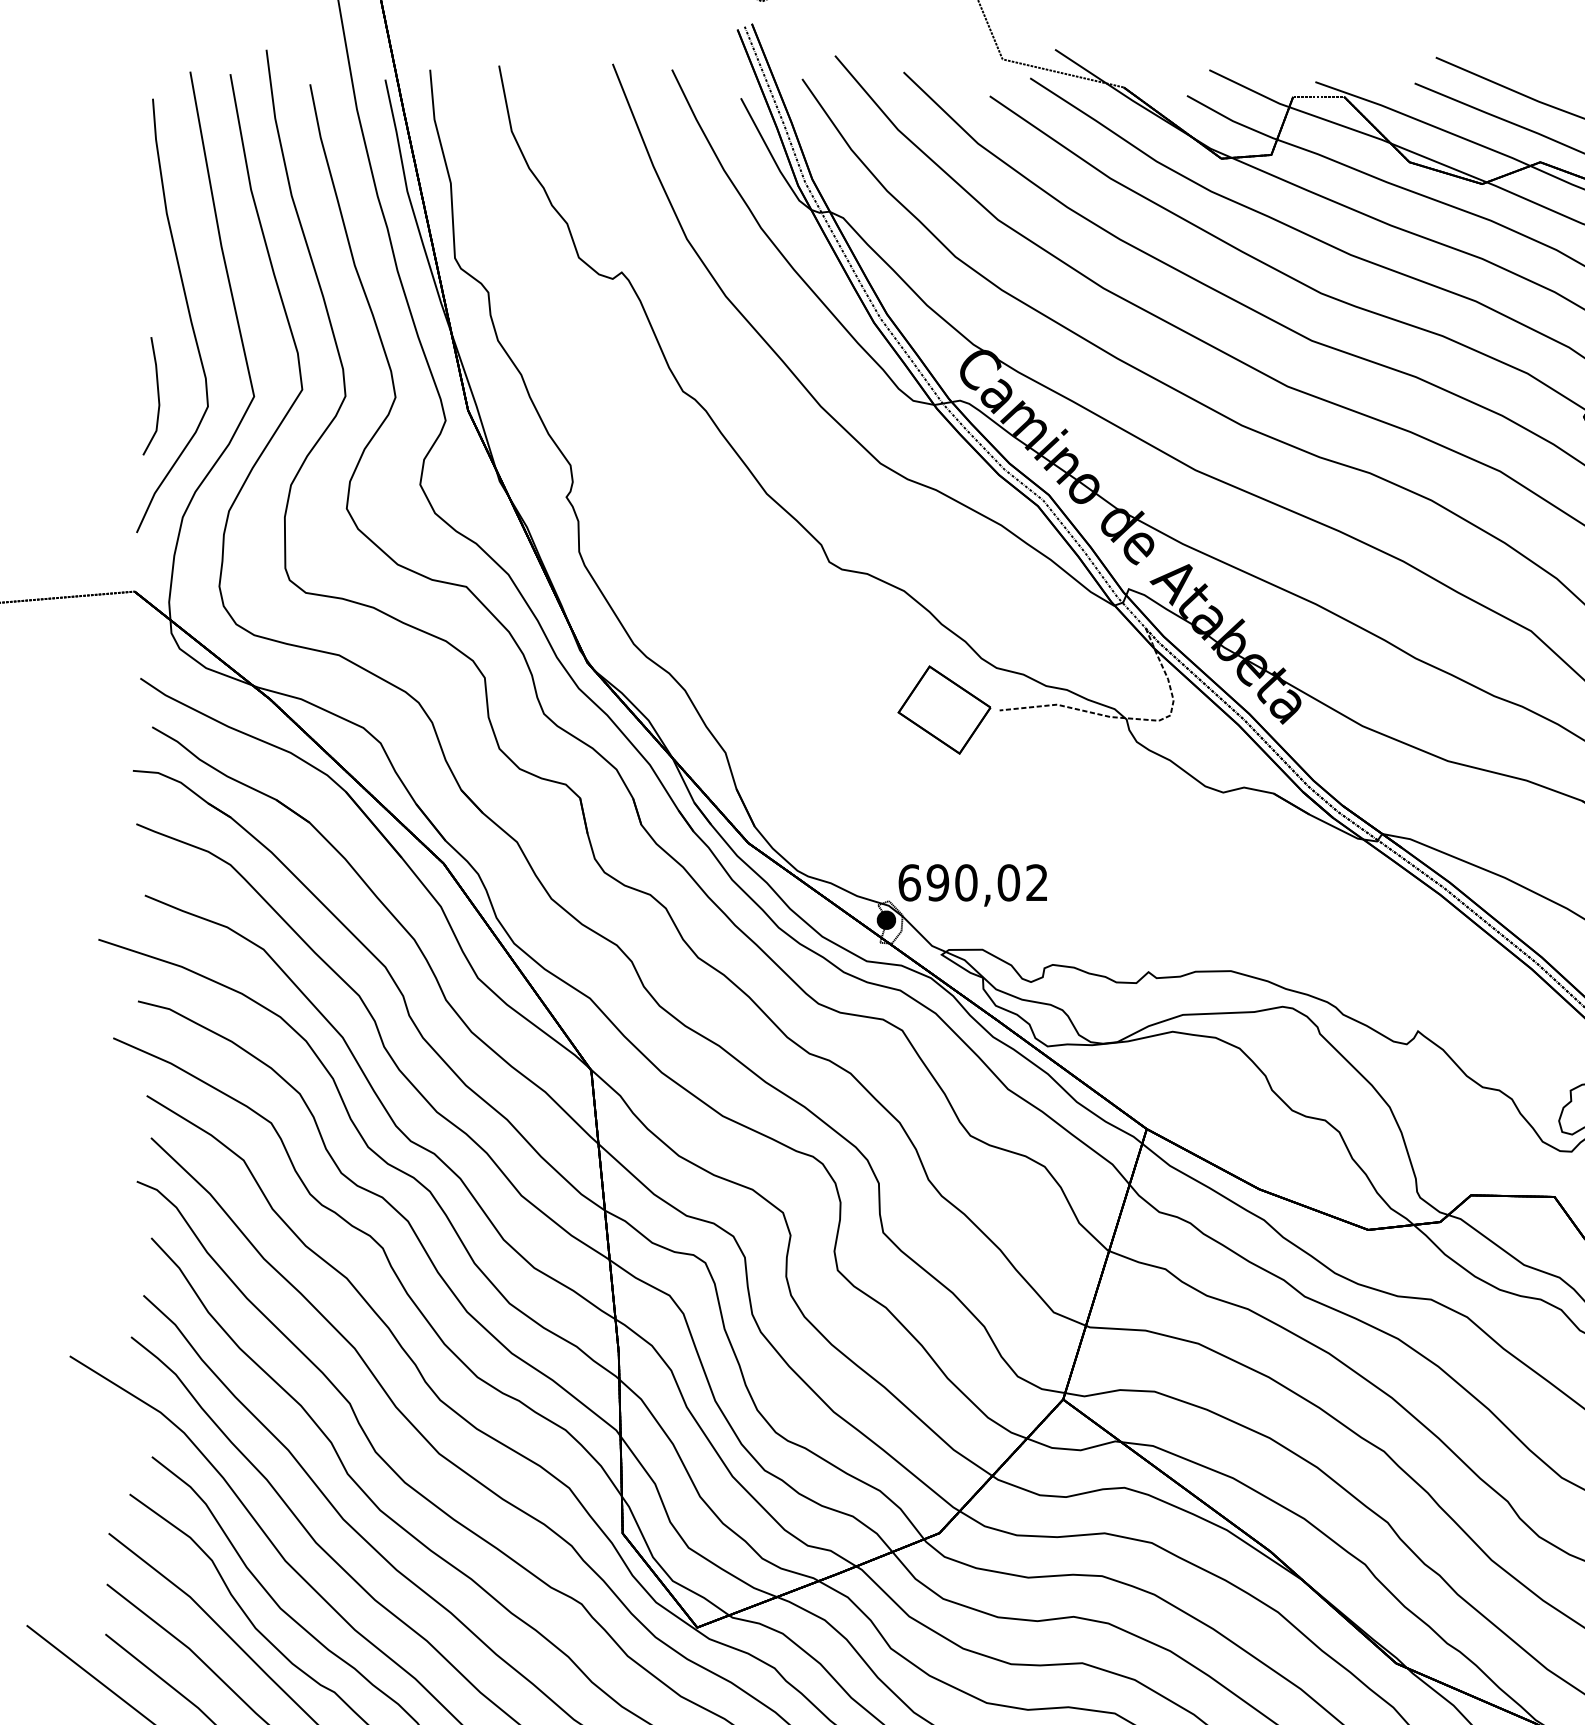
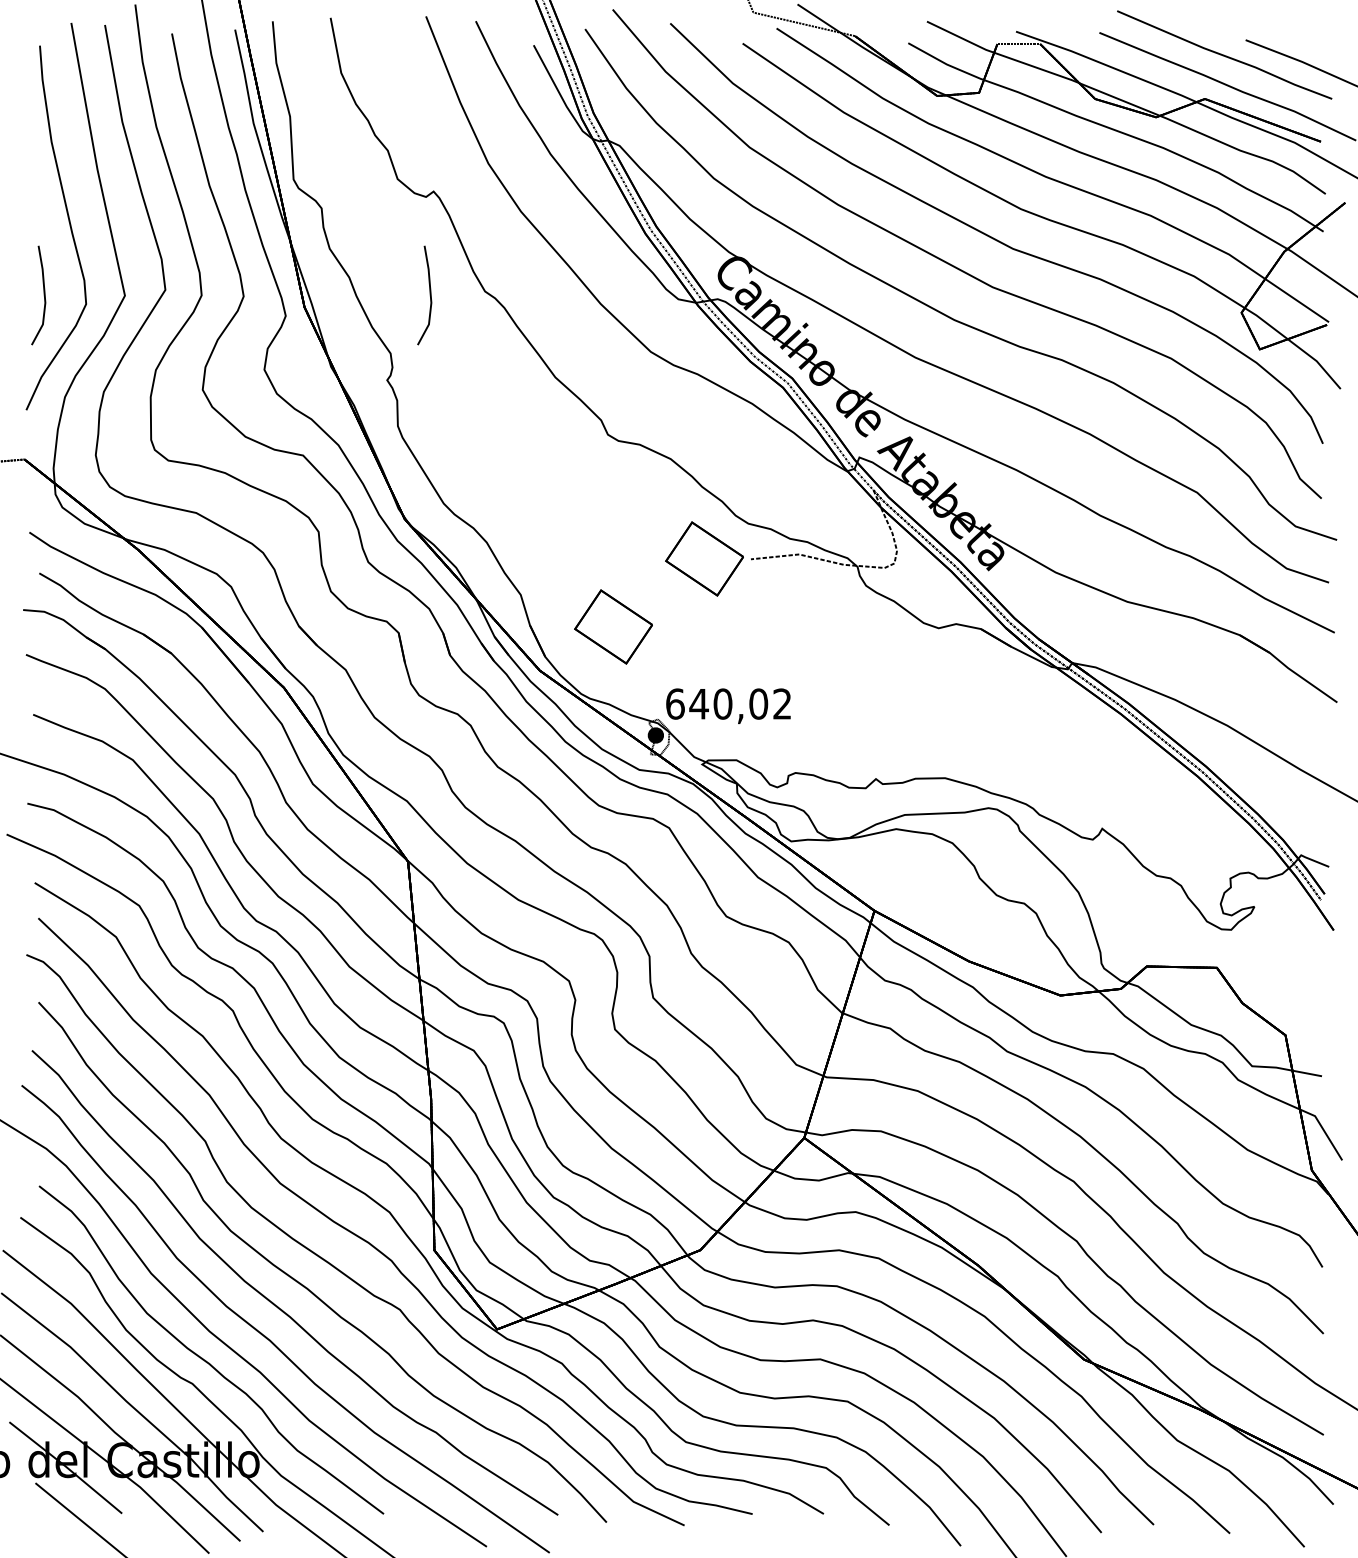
line: (616, 396) -> (429, 295), added
part: (835, 790) -> (613, 626), added
text: (937, 882) -> (698, 703), 690,02 -> 640,02

